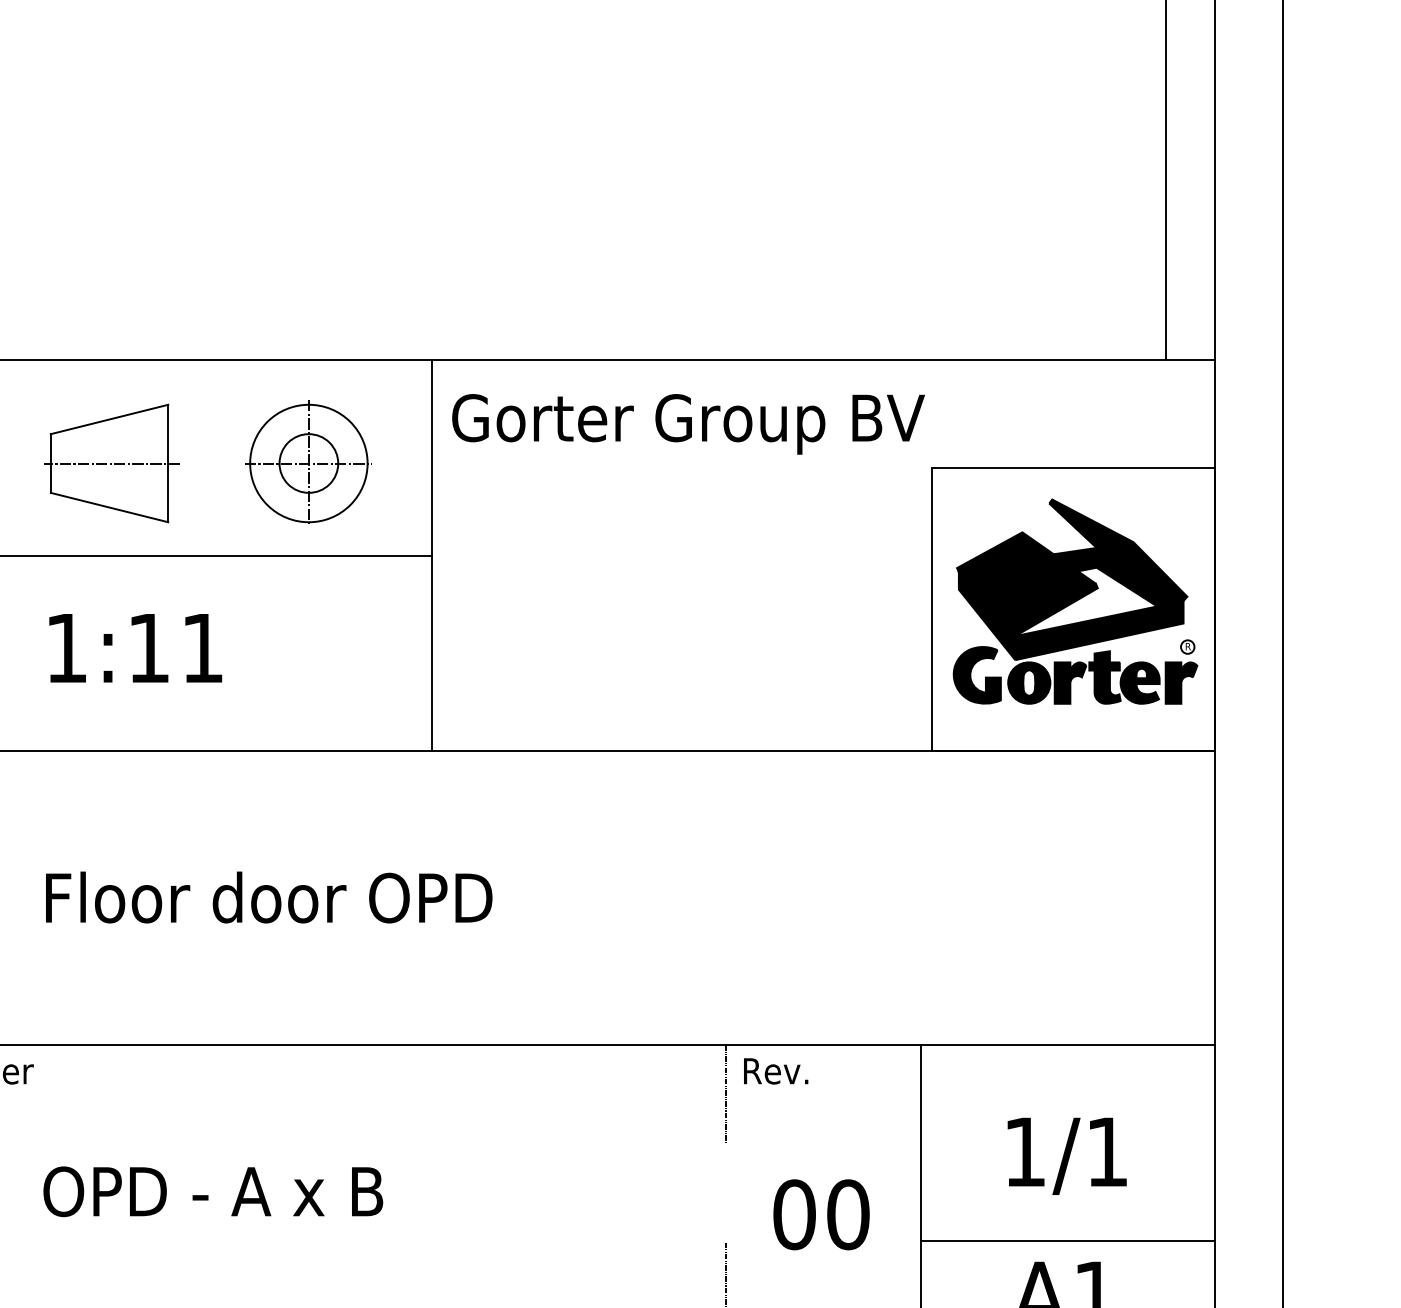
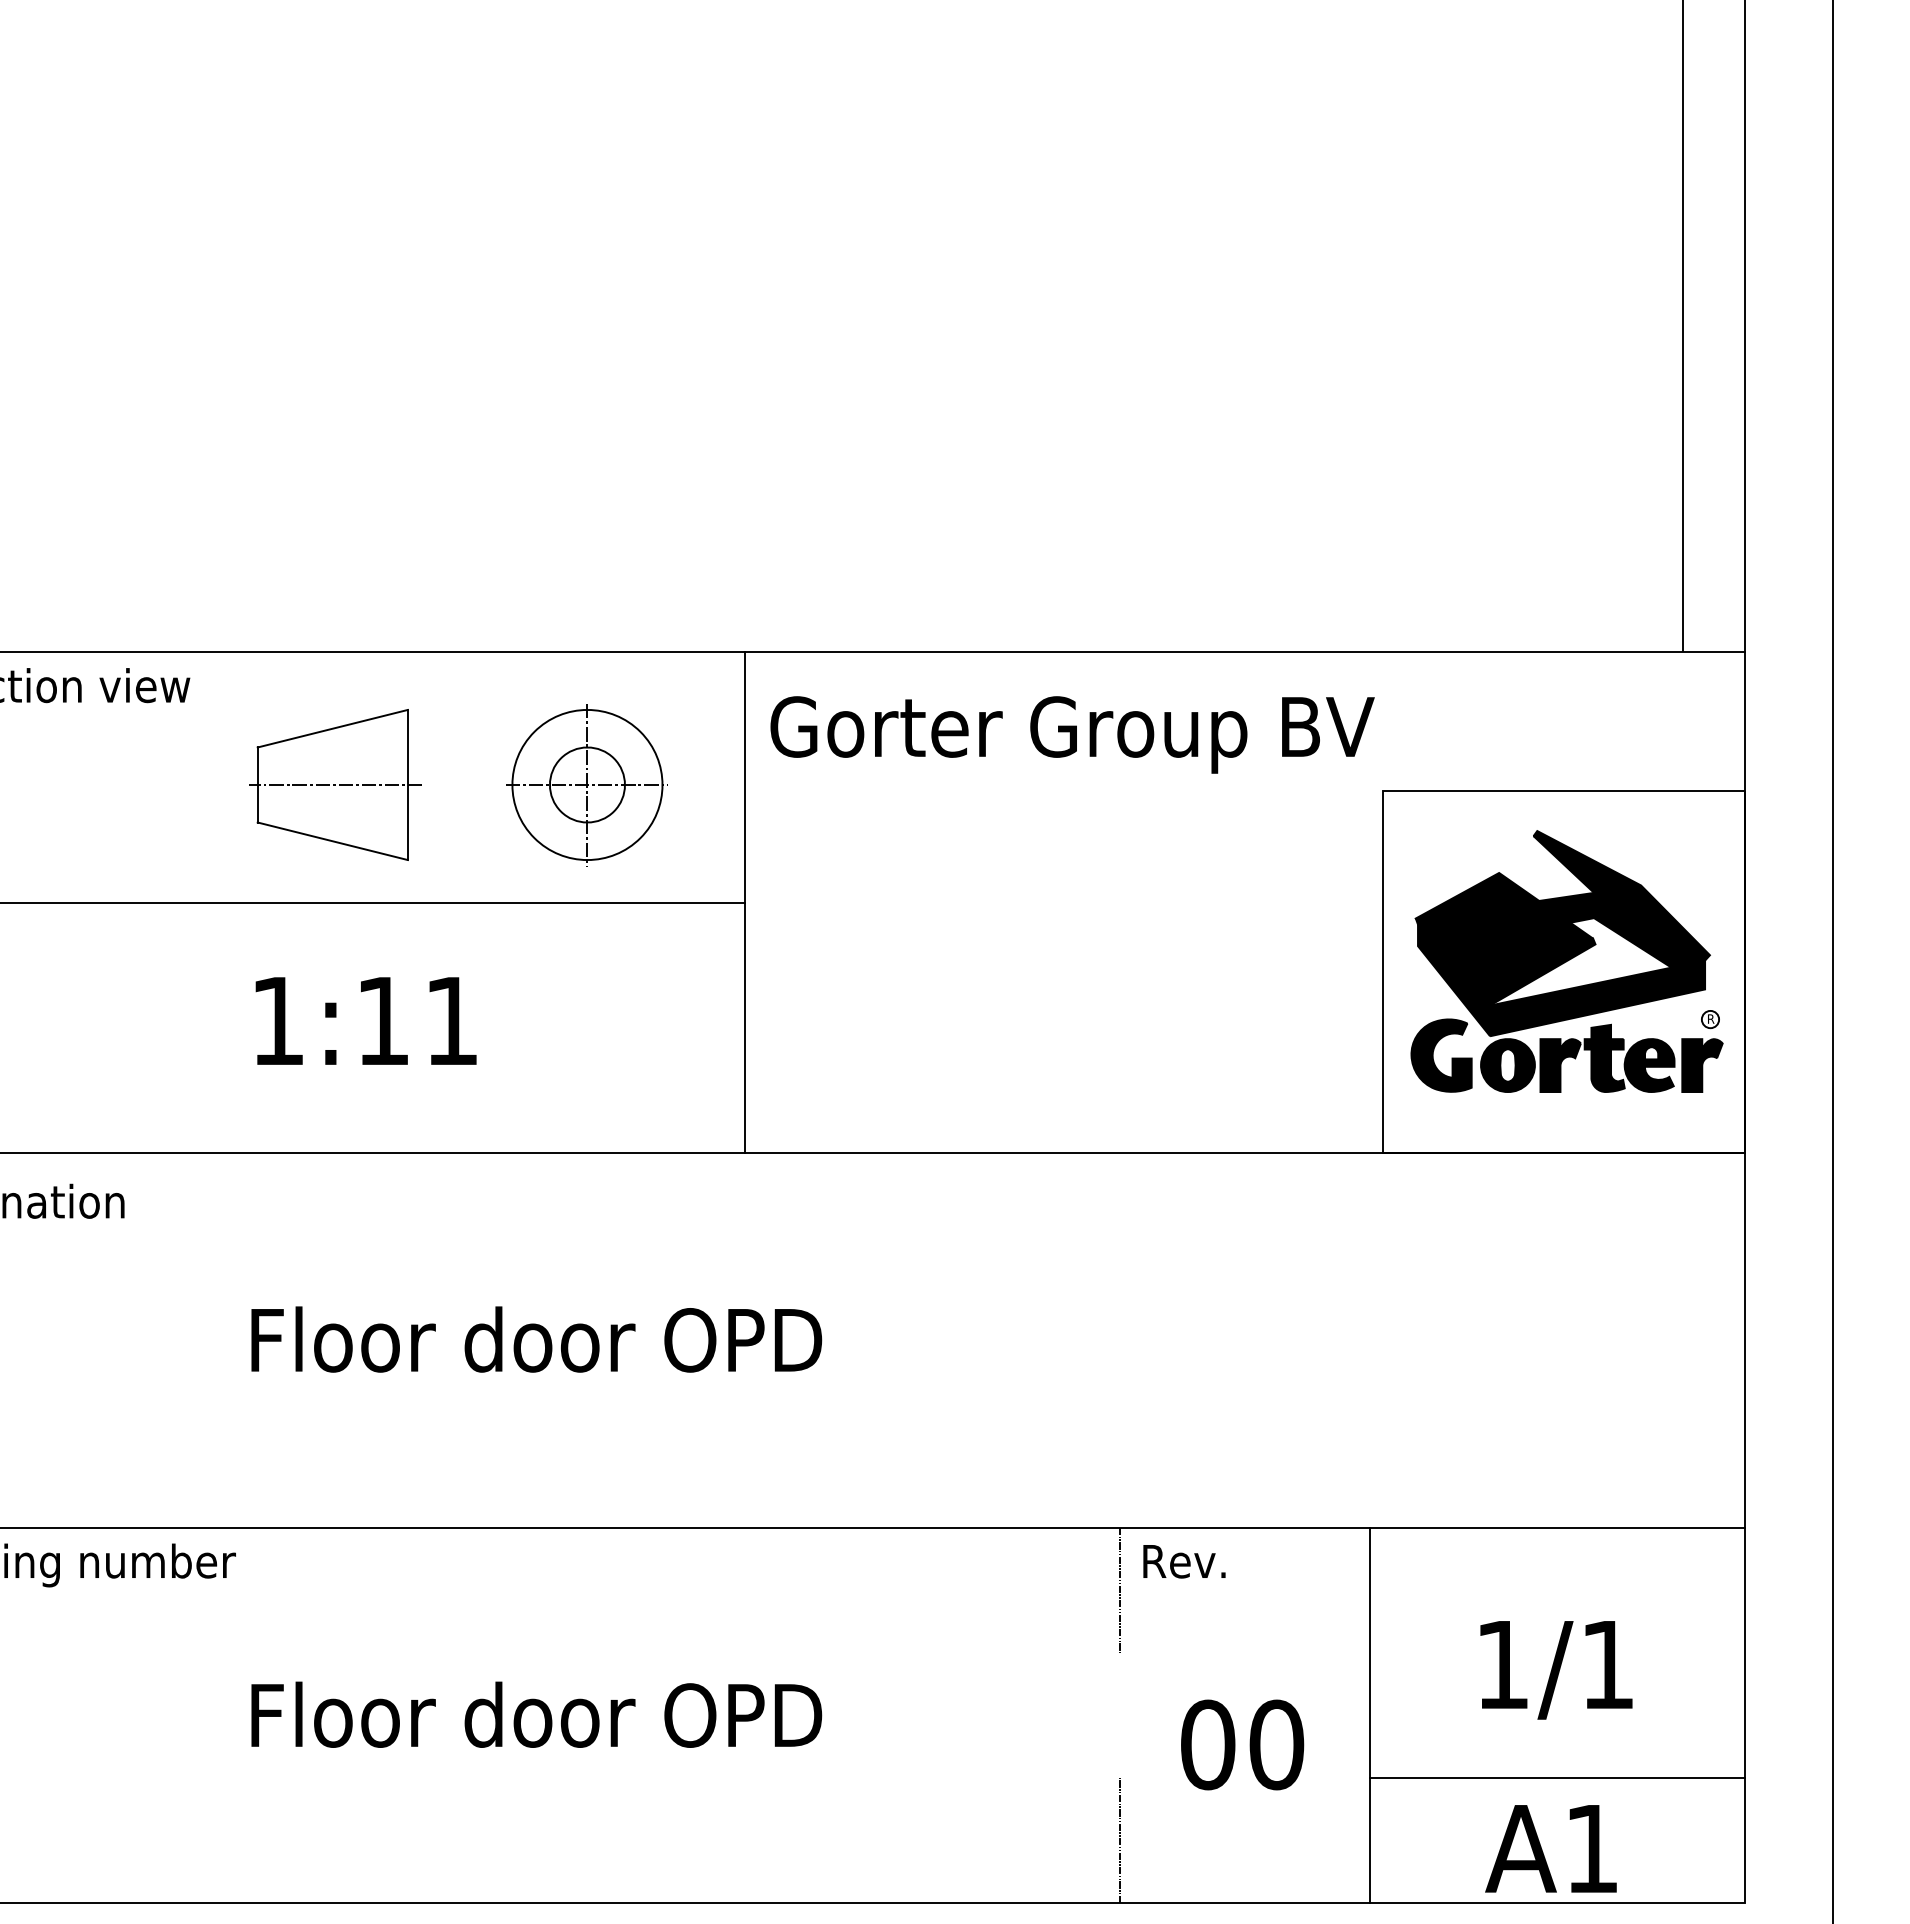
text: (268, 1190) -> (535, 1714), OPD - A x B -> Floor door OPD

